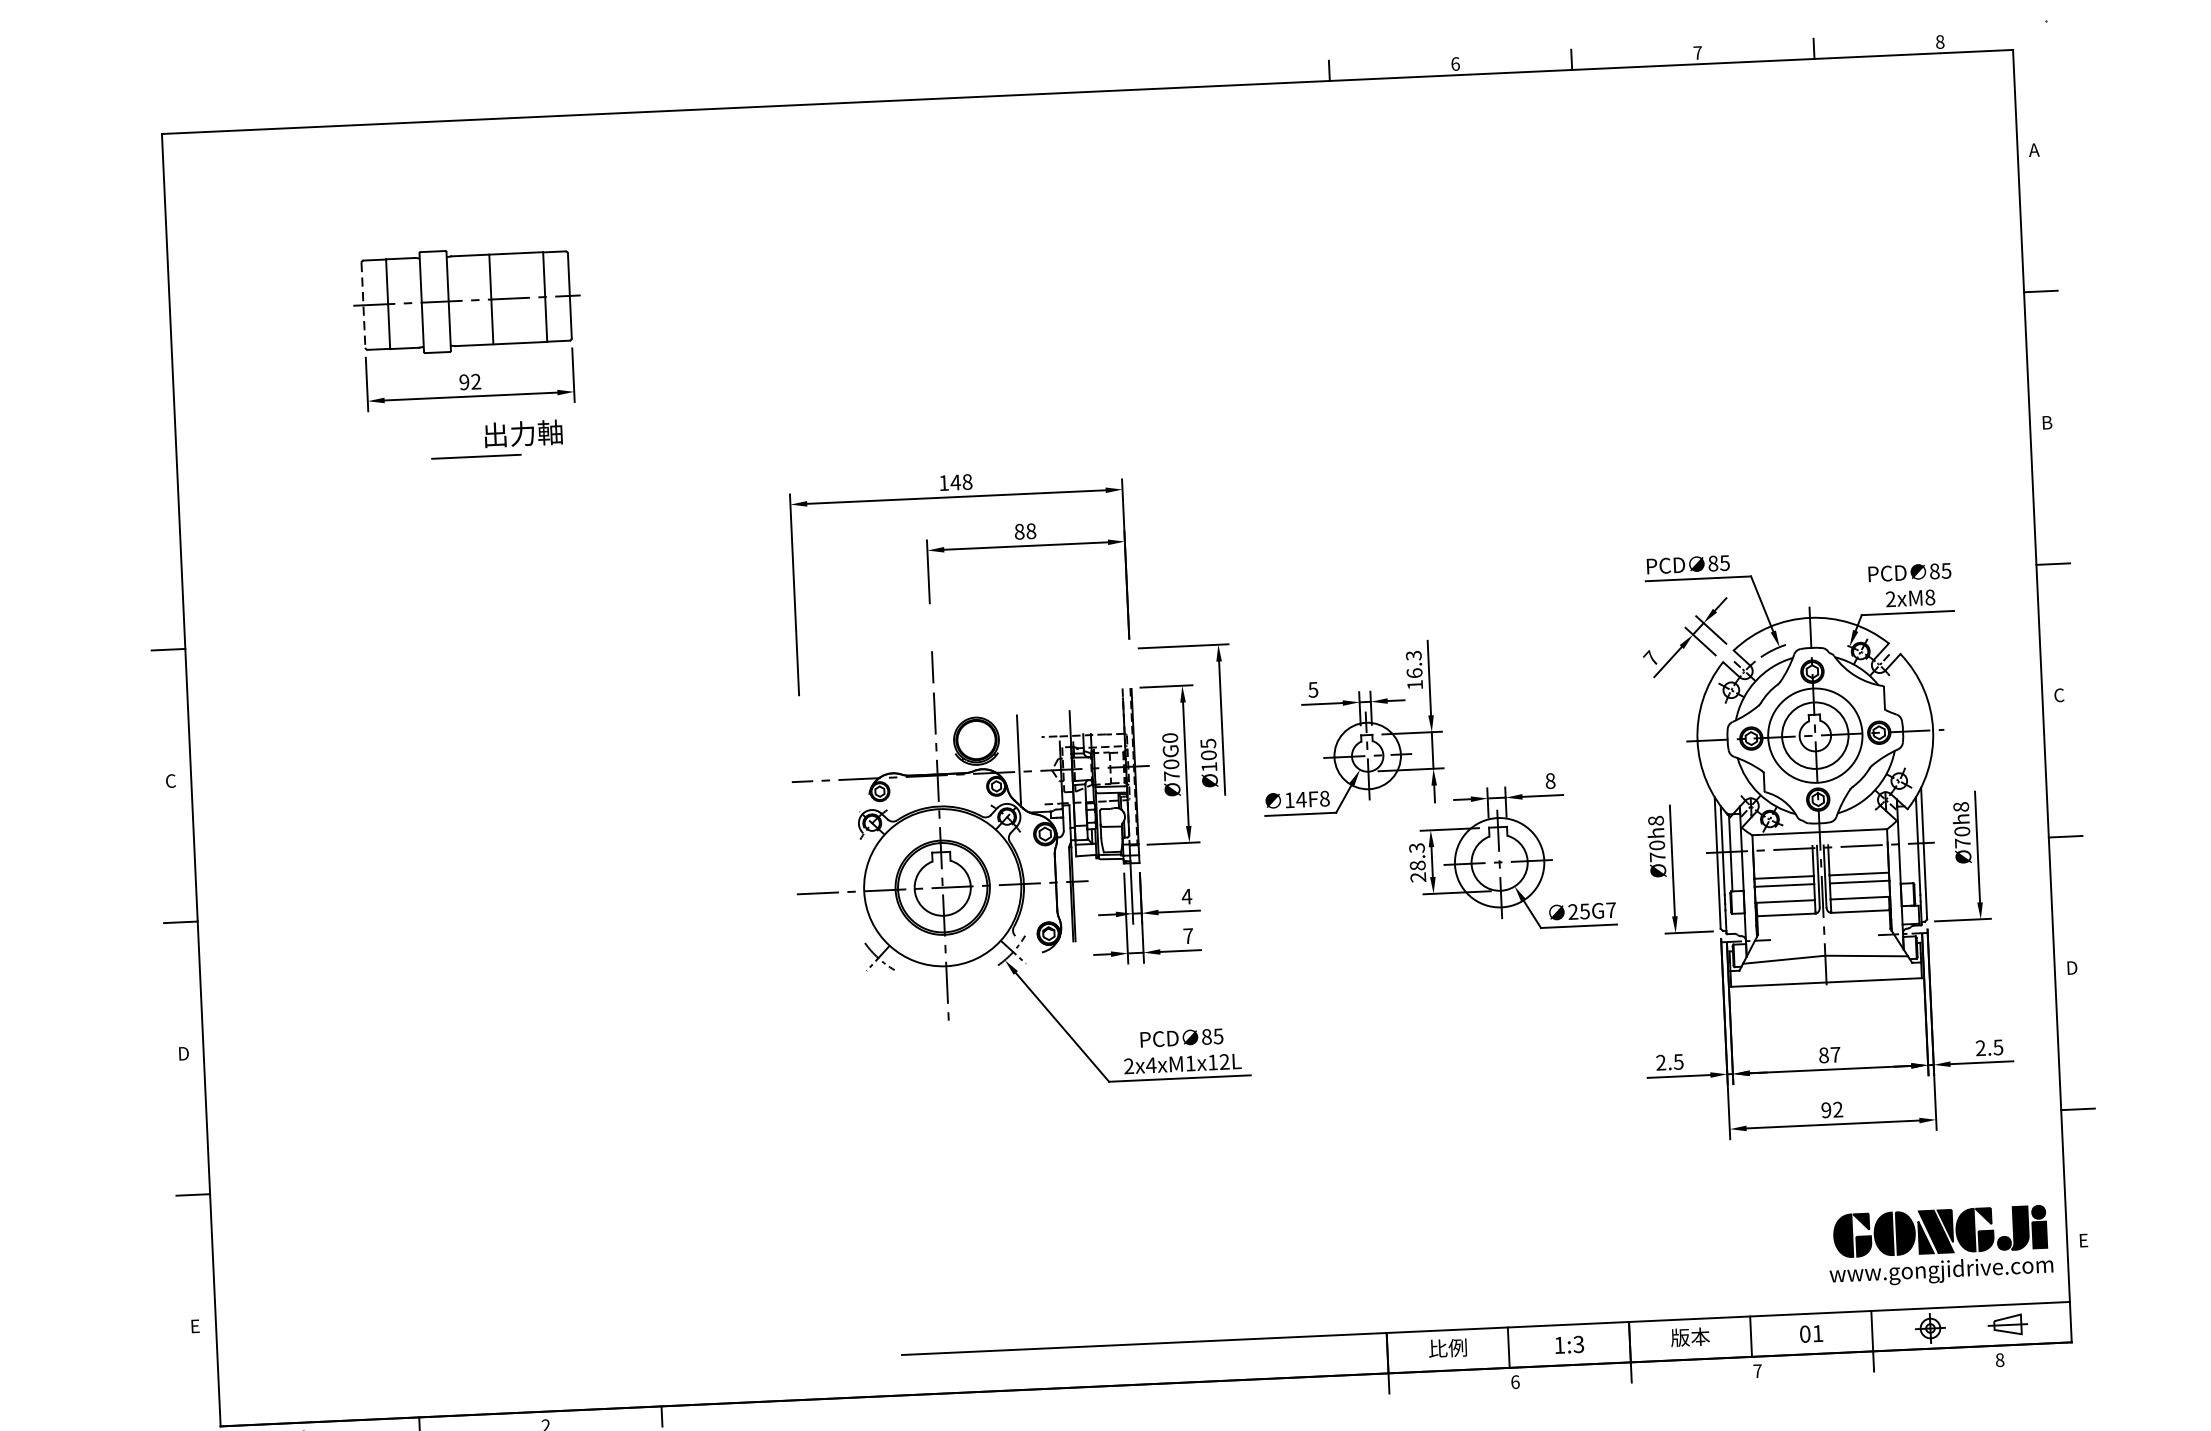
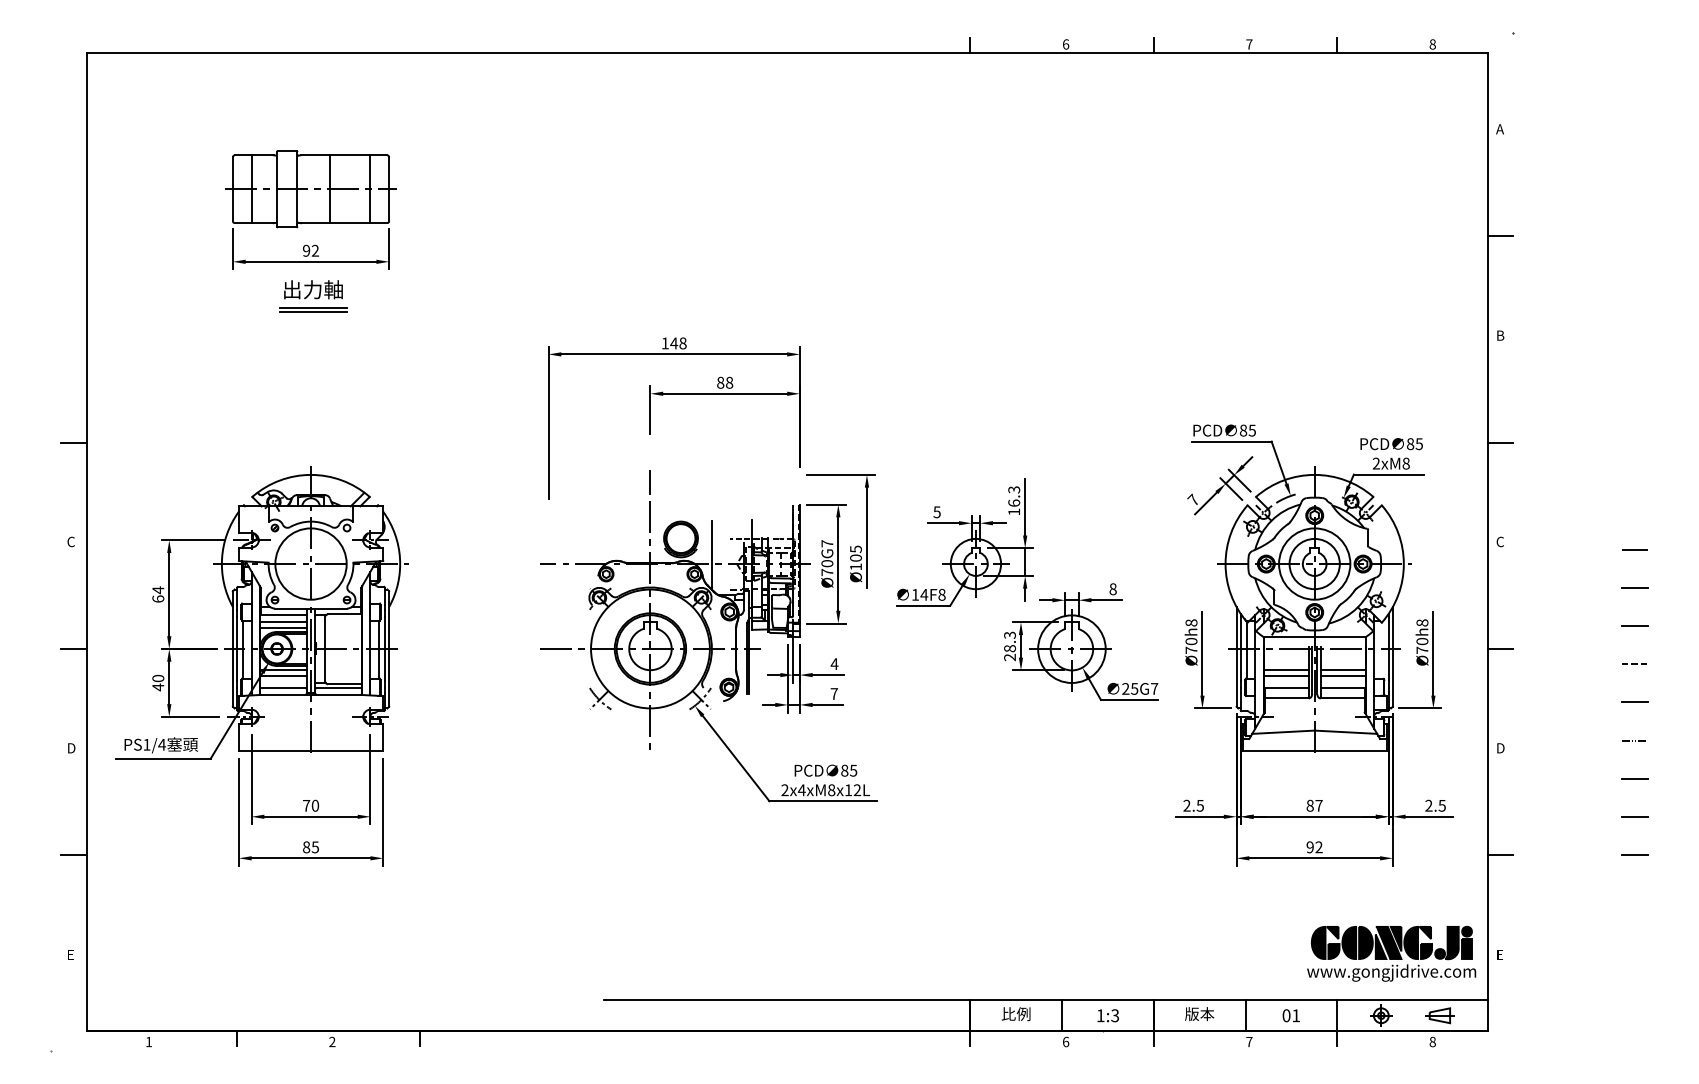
line: (362, 305) -> (232, 189), dashed -> solid
text: (523, 433) -> (313, 289), moved
line: (475, 462) -> (312, 311), added
text: (1170, 737) -> (827, 543), Ø70G0 -> Ø70G7
part: (429, 934) -> (261, 666), added
text: (1190, 1063) -> (831, 790), 2x4xM1x12L -> 2x4xM8x12L

